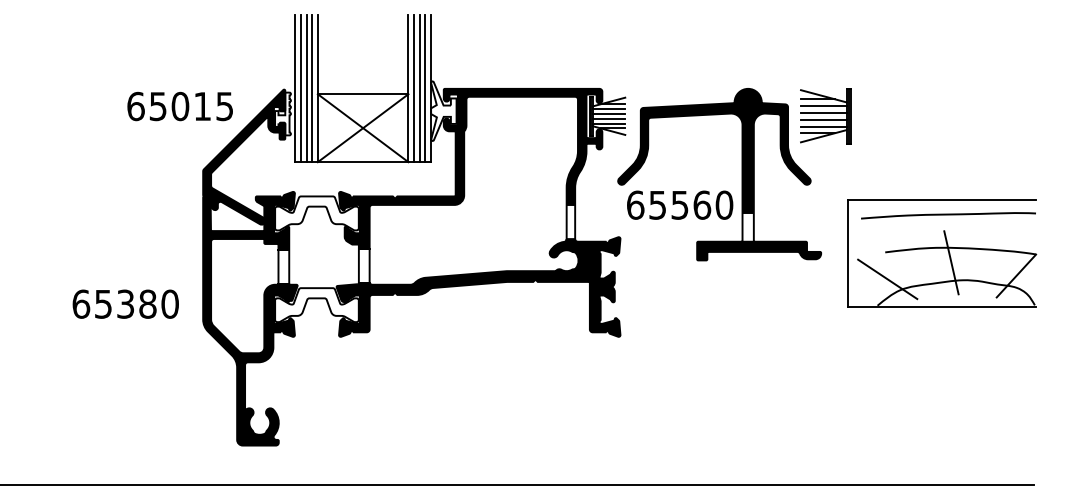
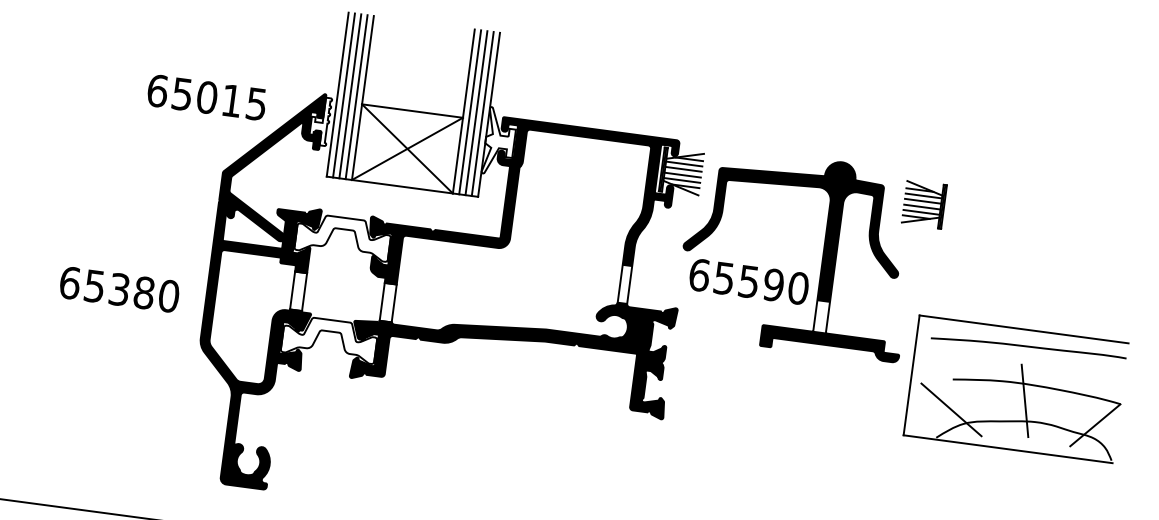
part: (824, 116) -> (923, 204), size x0.71
text: (702, 204) -> (774, 284), 65560 -> 65590
part: (942, 253) -> (1016, 389), moved
text: (125, 303) -> (119, 288), moved

